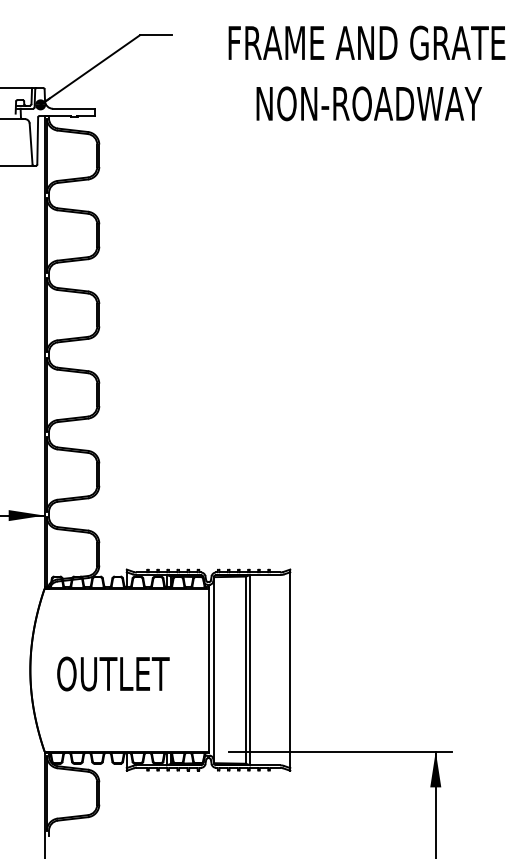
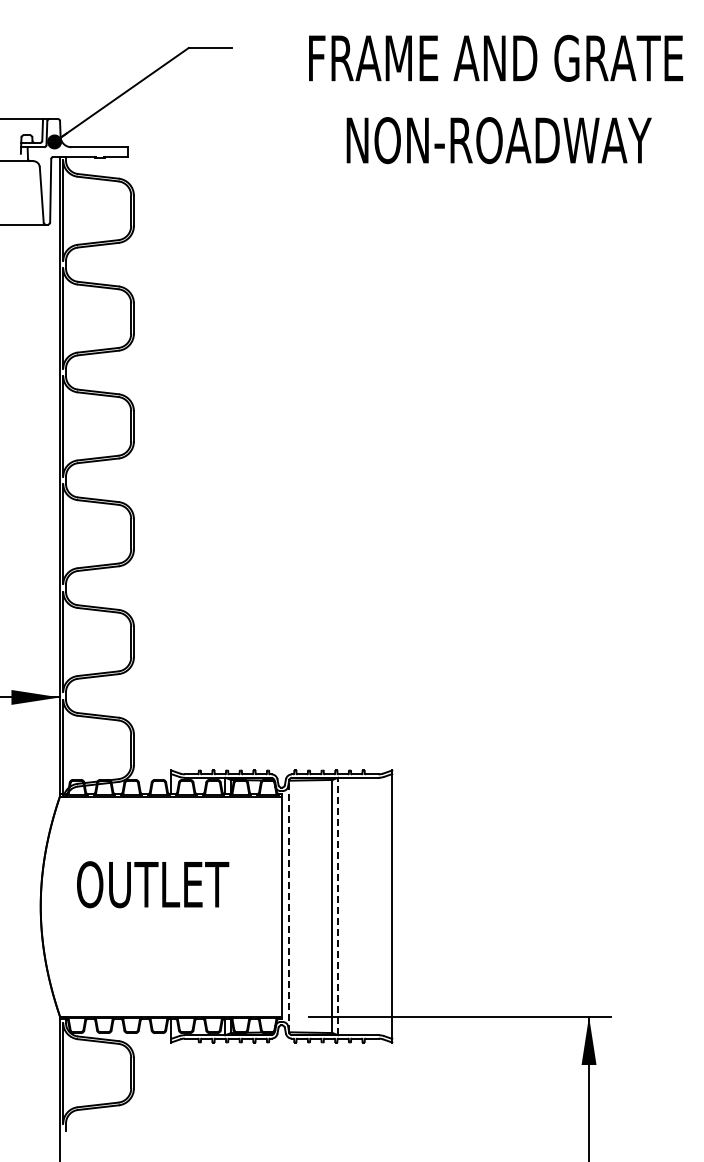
line: (214, 670) -> (289, 906), solid -> dashed
line: (250, 670) -> (338, 906), solid -> dashed
text: (113, 673) -> (153, 884), moved

